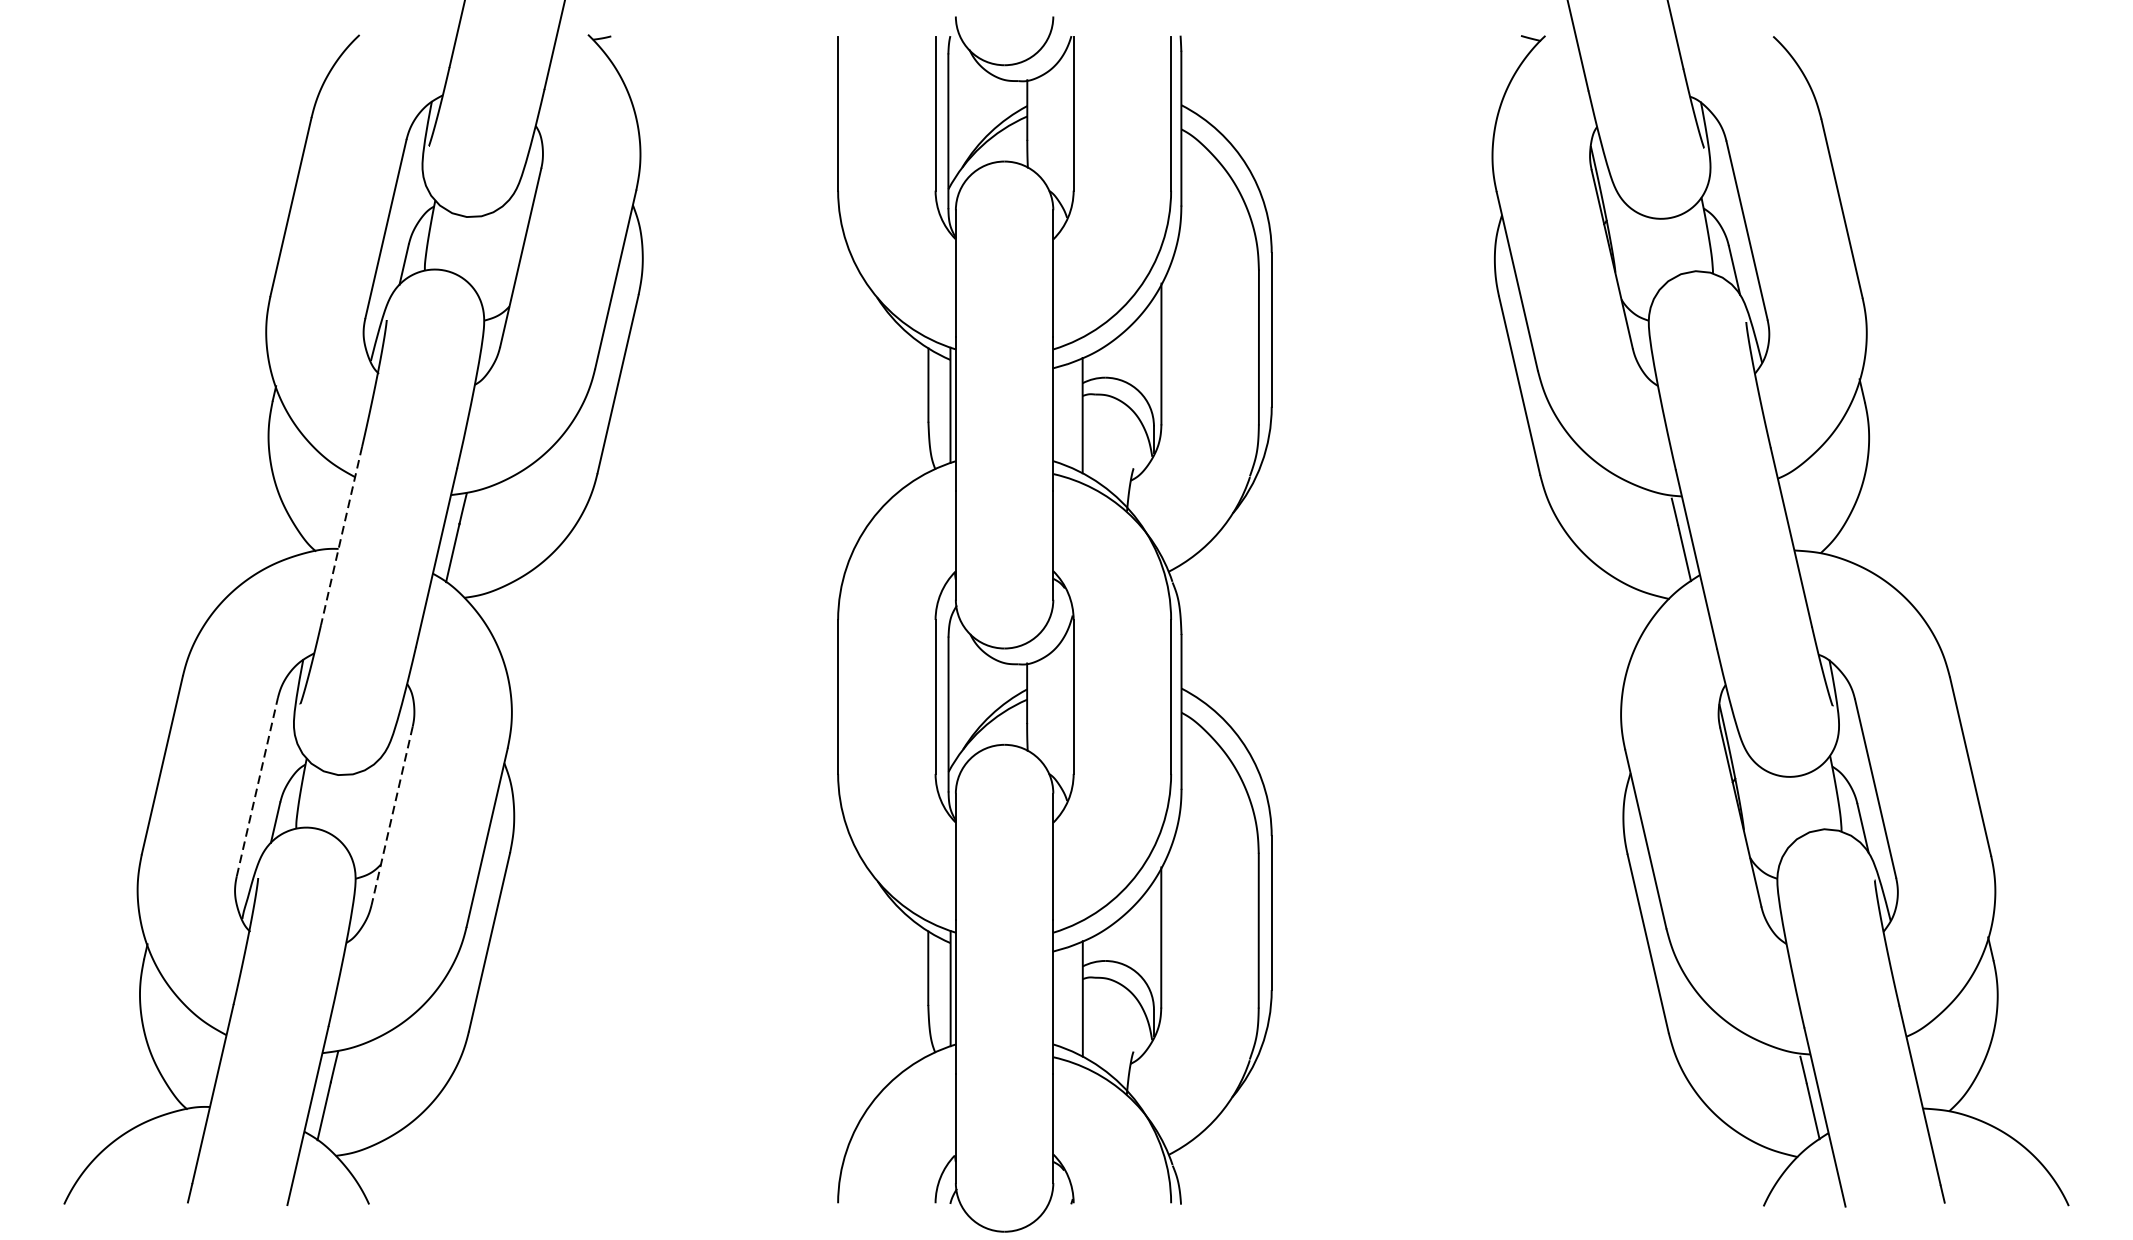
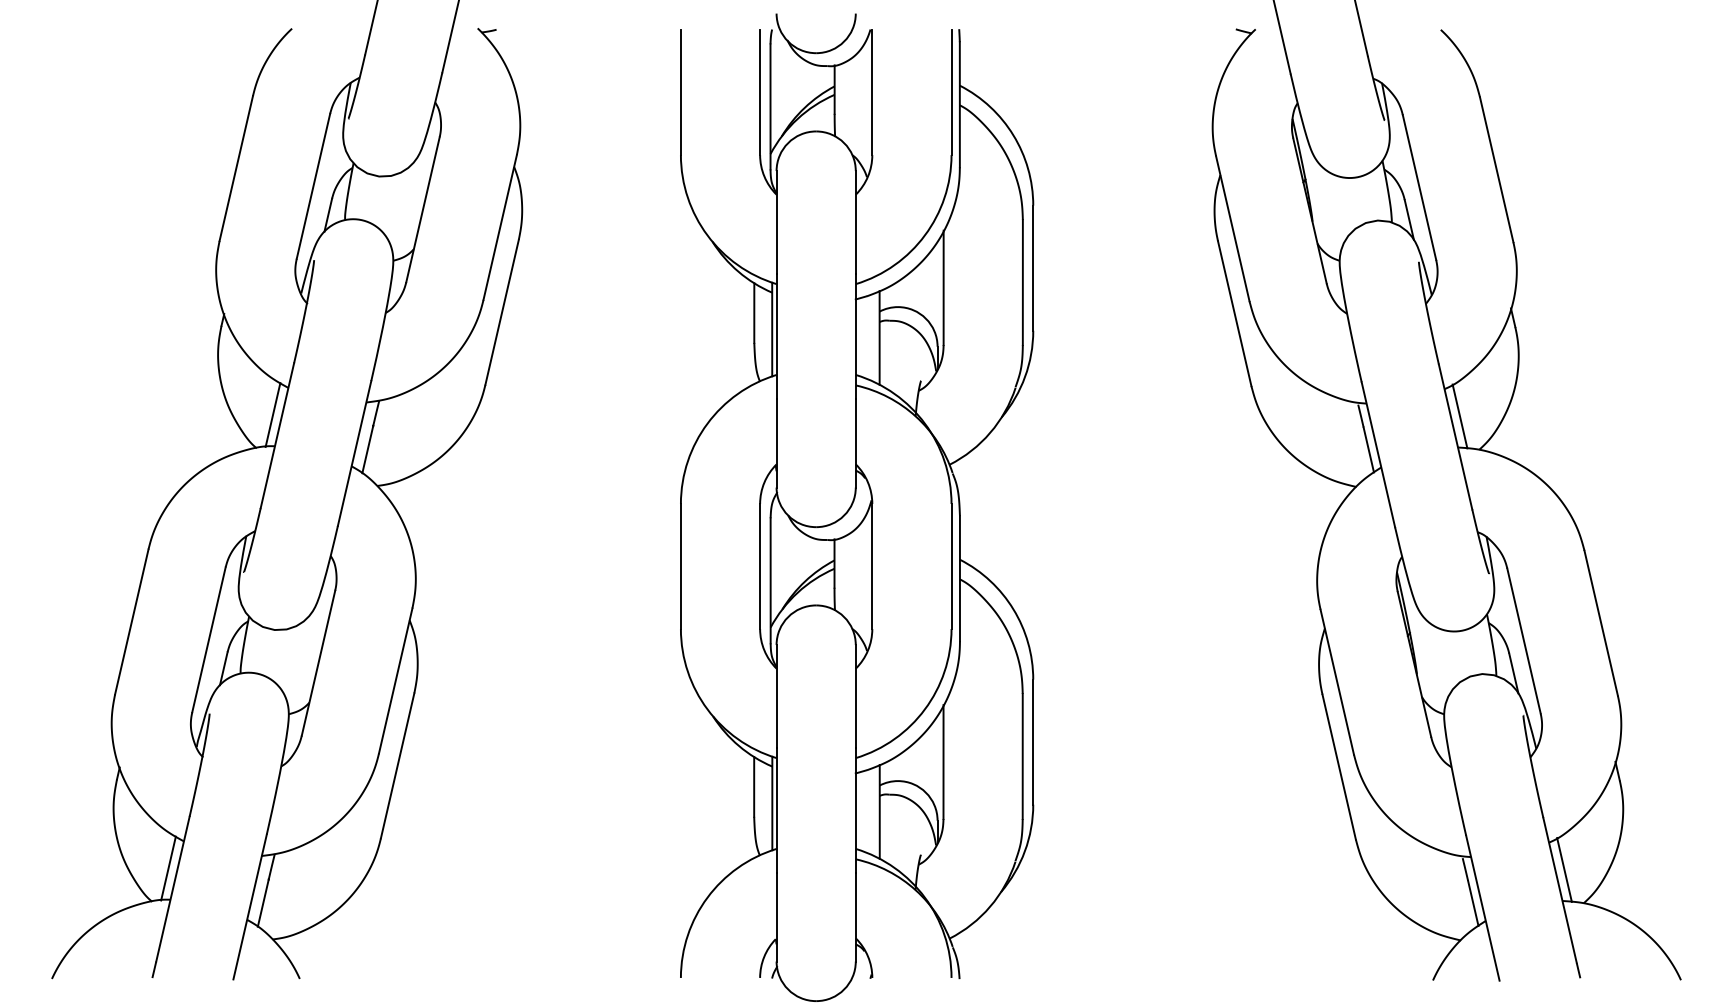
line: (335, 509) -> (272, 414), added
line: (1796, 512) -> (1459, 416), added
line: (341, 536) -> (277, 436), dashed -> solid
line: (257, 786) -> (209, 639), dashed -> solid
line: (392, 816) -> (318, 663), dashed -> solid
line: (207, 1068) -> (168, 868), added
line: (1925, 1069) -> (1564, 869), added

